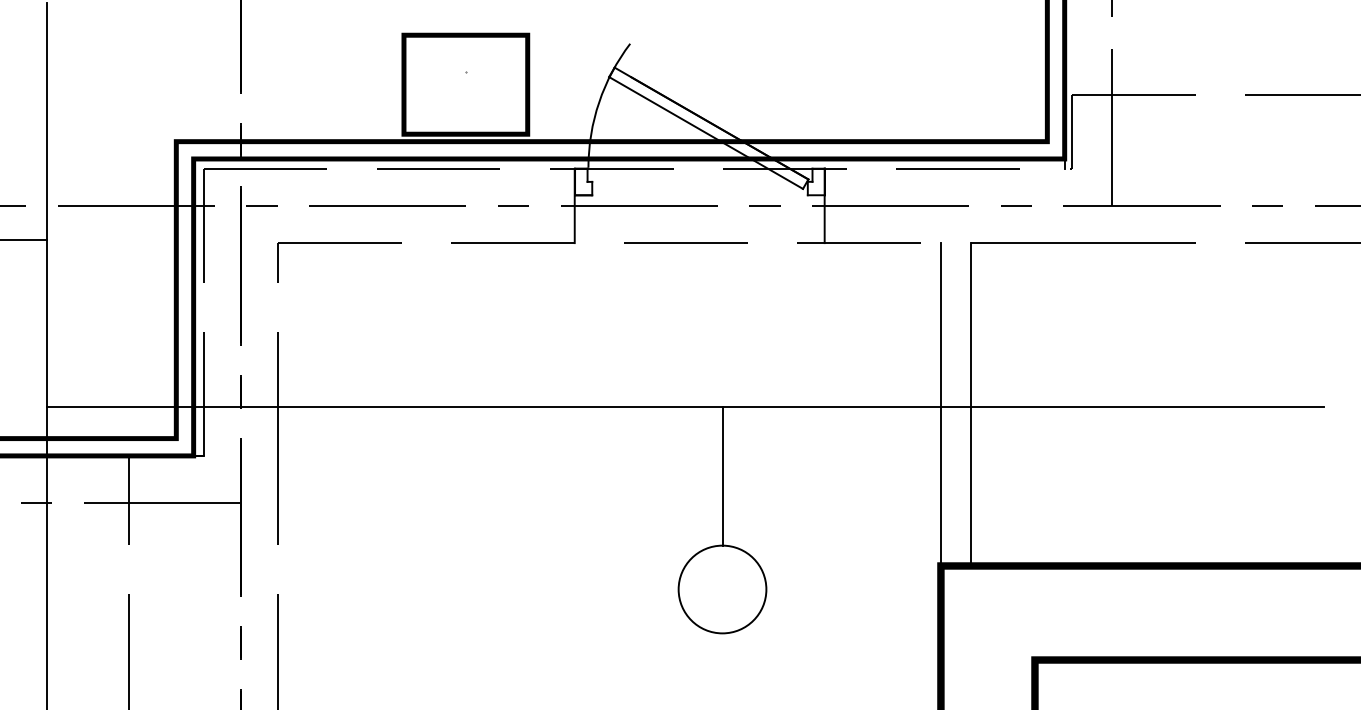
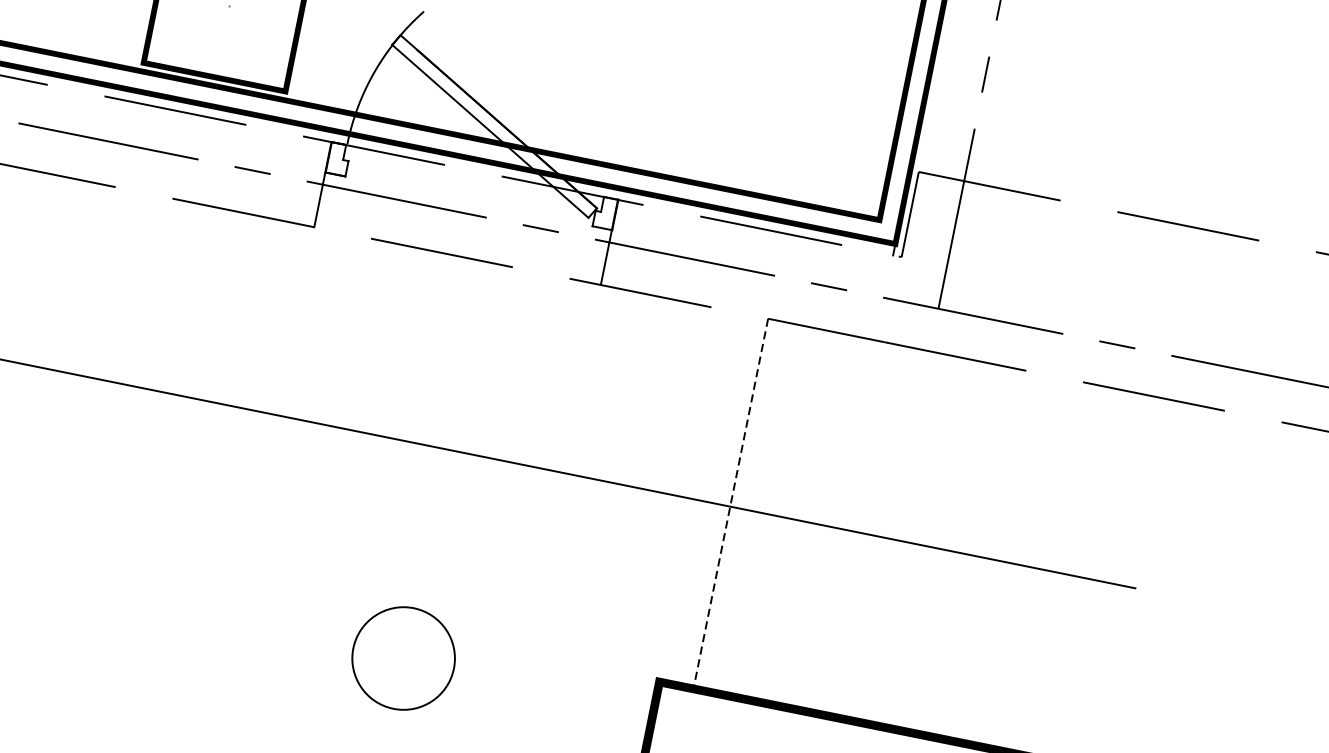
line: (940, 404) -> (696, 496), removed
line: (970, 405) -> (730, 504), solid -> dashed
line: (722, 476) -> (429, 528), removed

